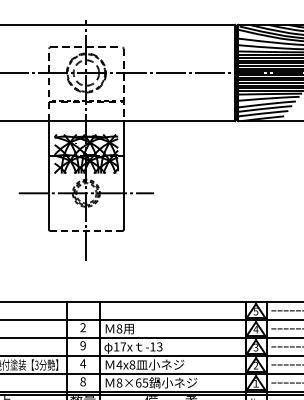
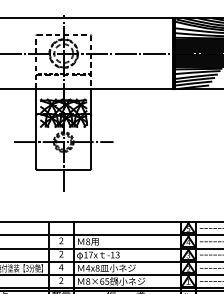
line: (85, 230) -> (63, 169), dashed -> solid
text: (82, 345) -> (60, 254), 9 -> 2
text: (82, 381) -> (60, 280), 8 -> 2

